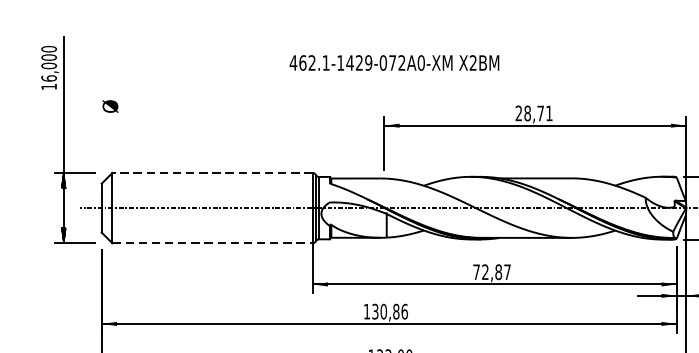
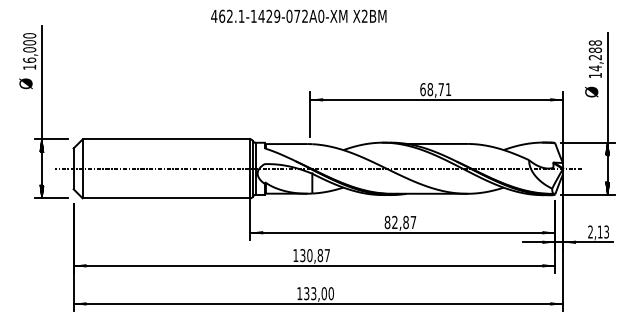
text: (394, 61) -> (298, 15), moved
text: (109, 106) -> (25, 83), moved
text: (518, 113) -> (422, 89), 28,71 -> 68,71
line: (212, 173) -> (166, 139), dashed -> solid
line: (212, 243) -> (166, 198), dashed -> solid
text: (476, 272) -> (387, 222), 72,87 -> 82,87
text: (404, 311) -> (327, 255), 130,86 -> 130,87

